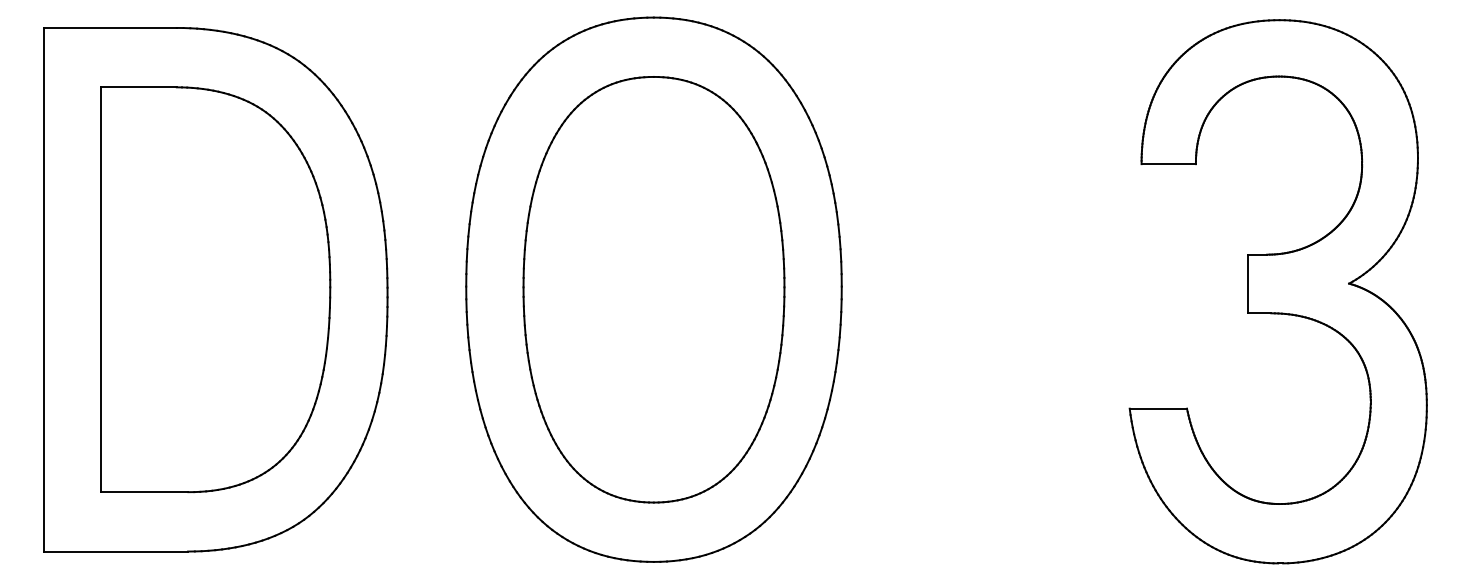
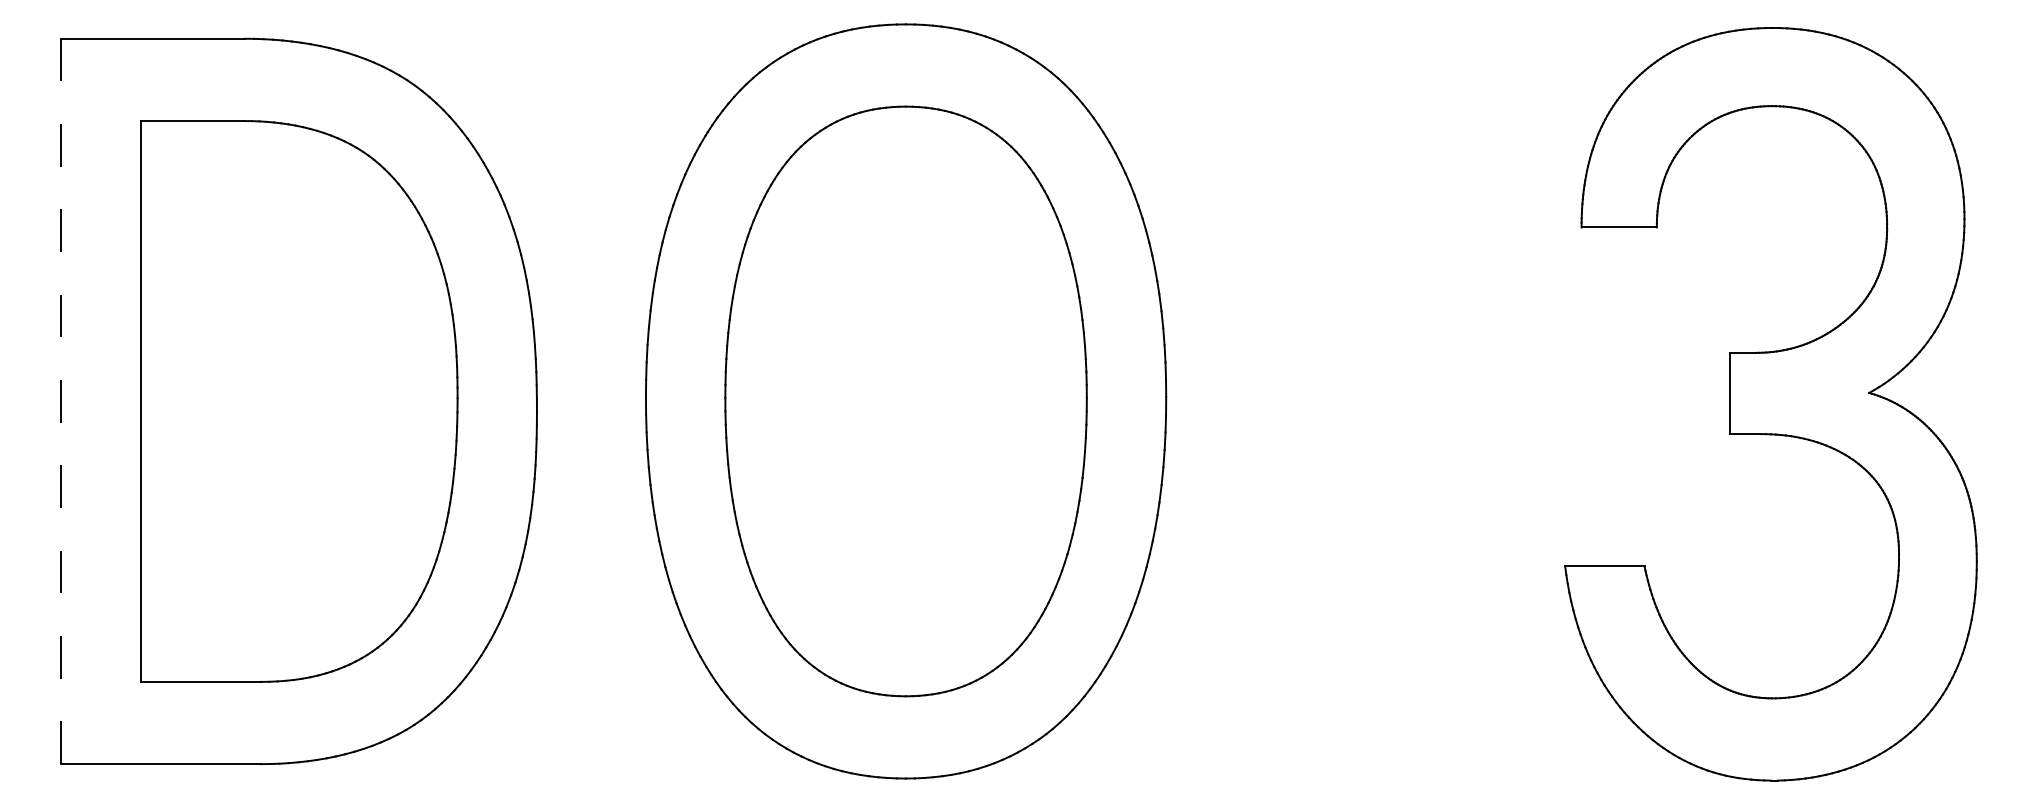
line: (44, 289) -> (61, 401), solid -> dashed

